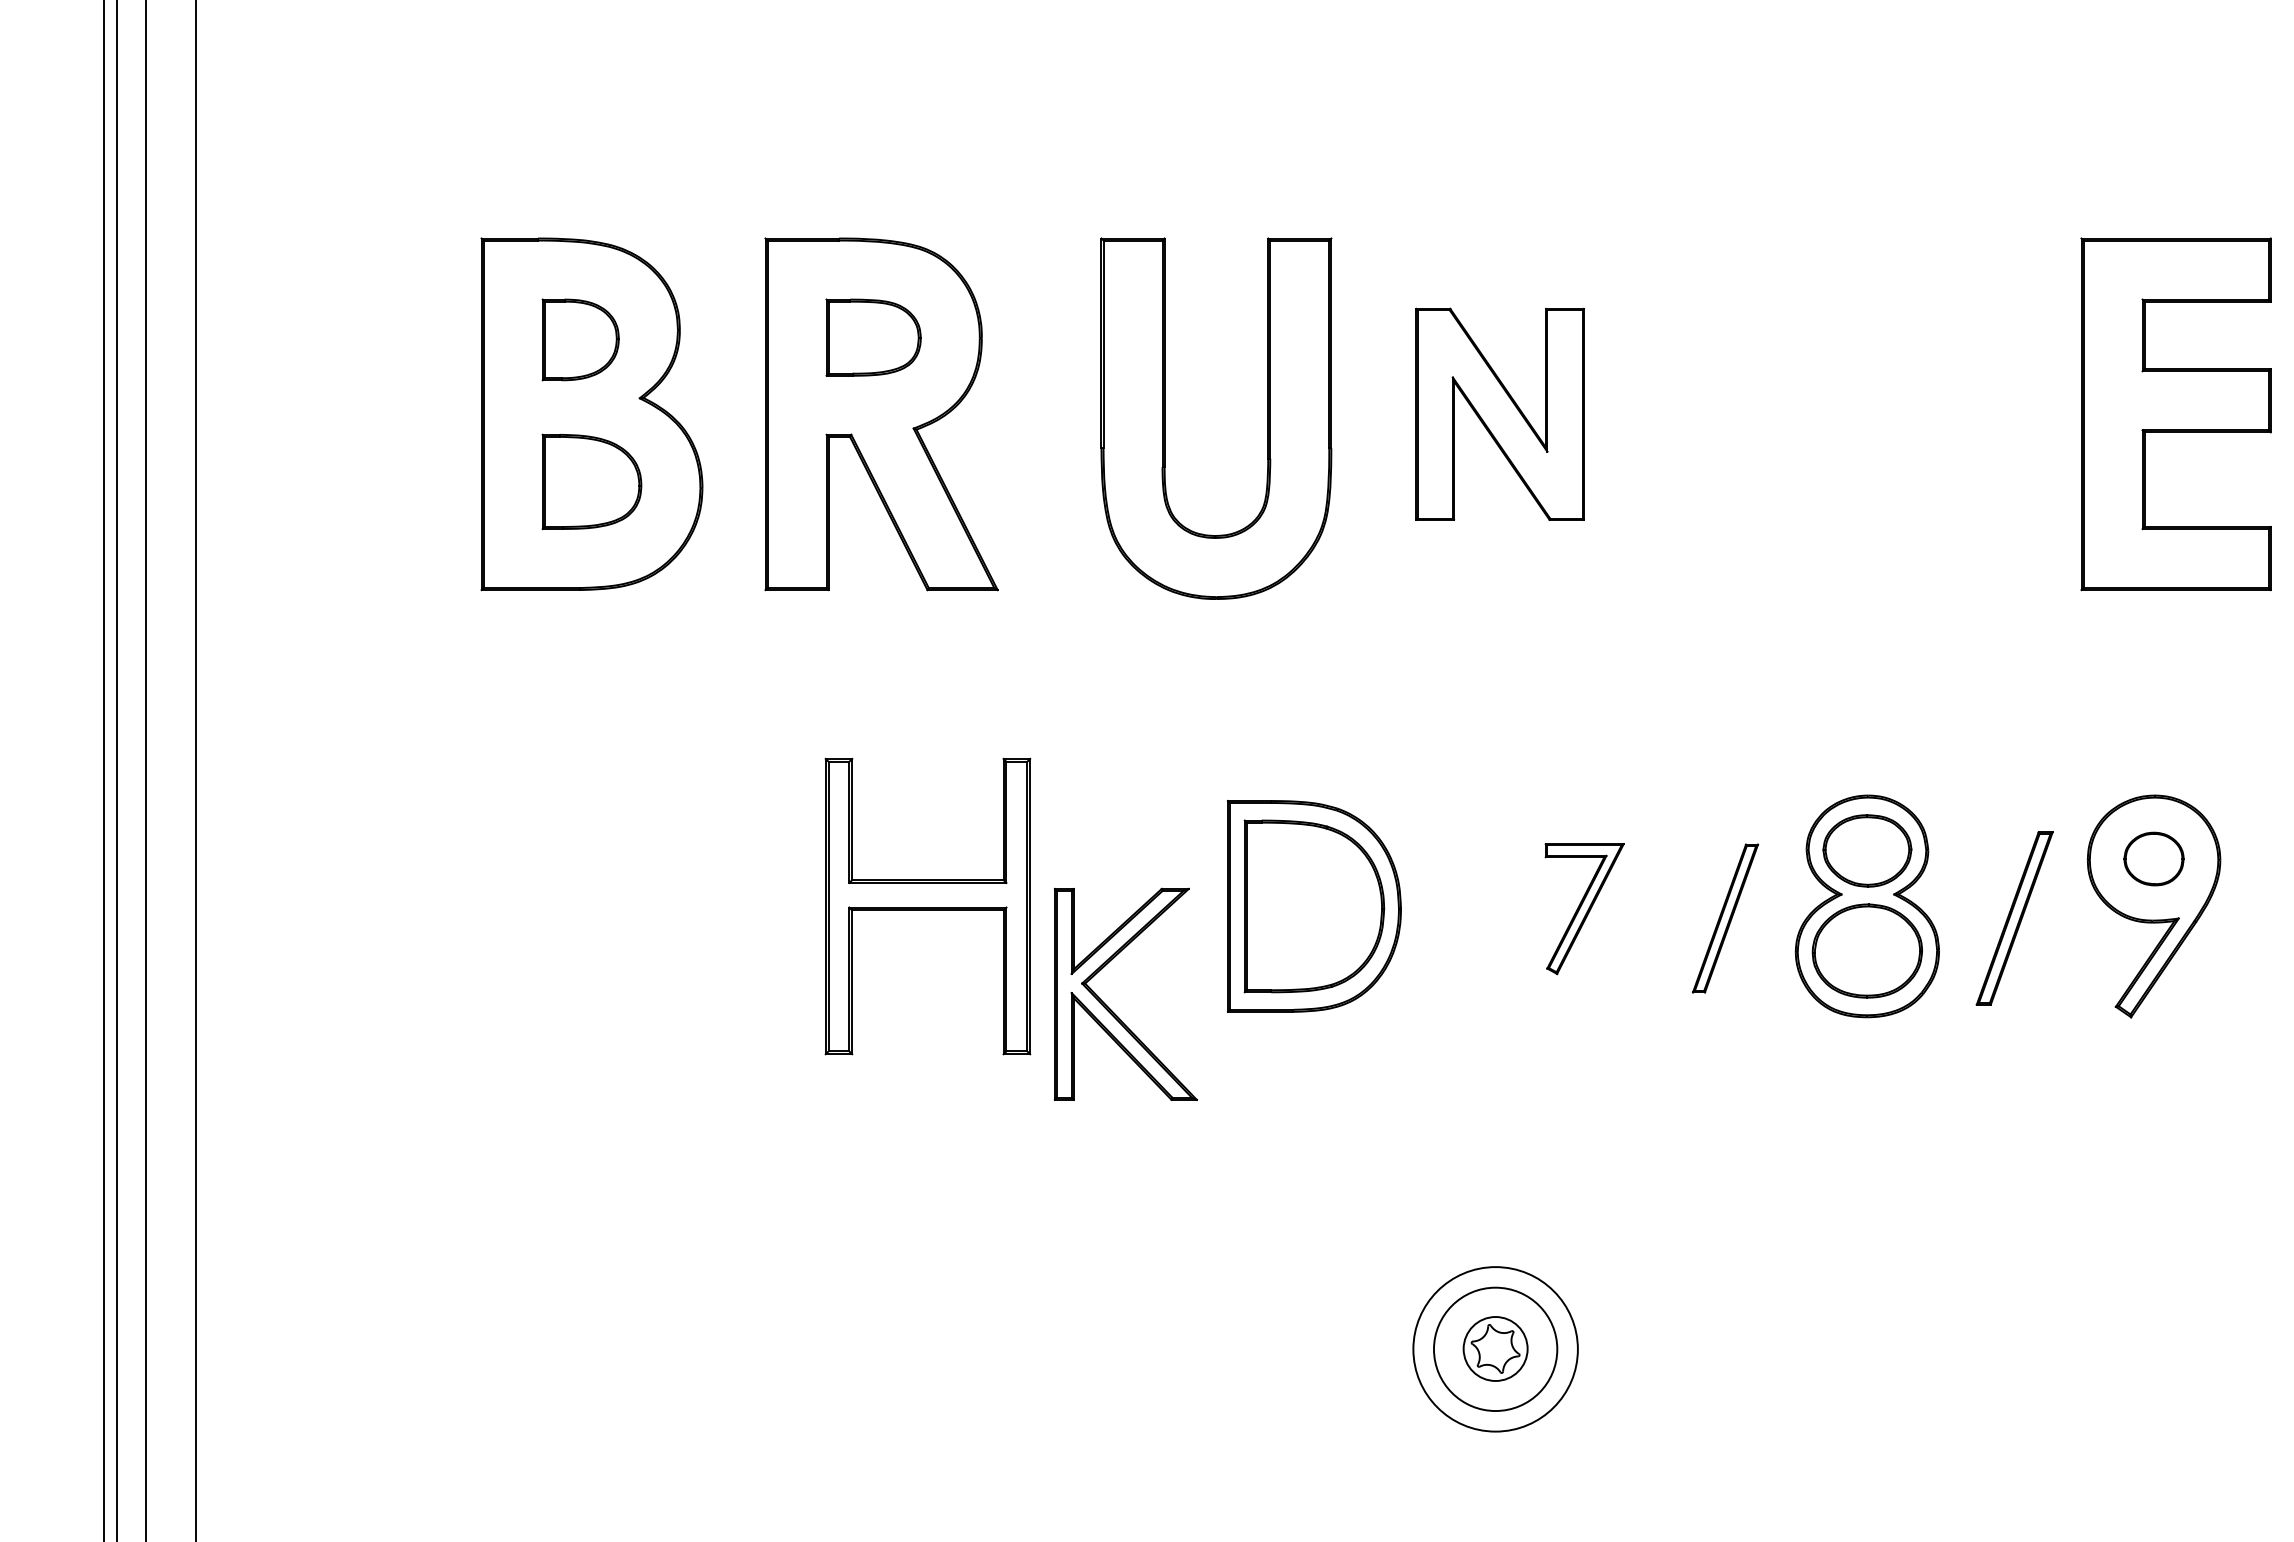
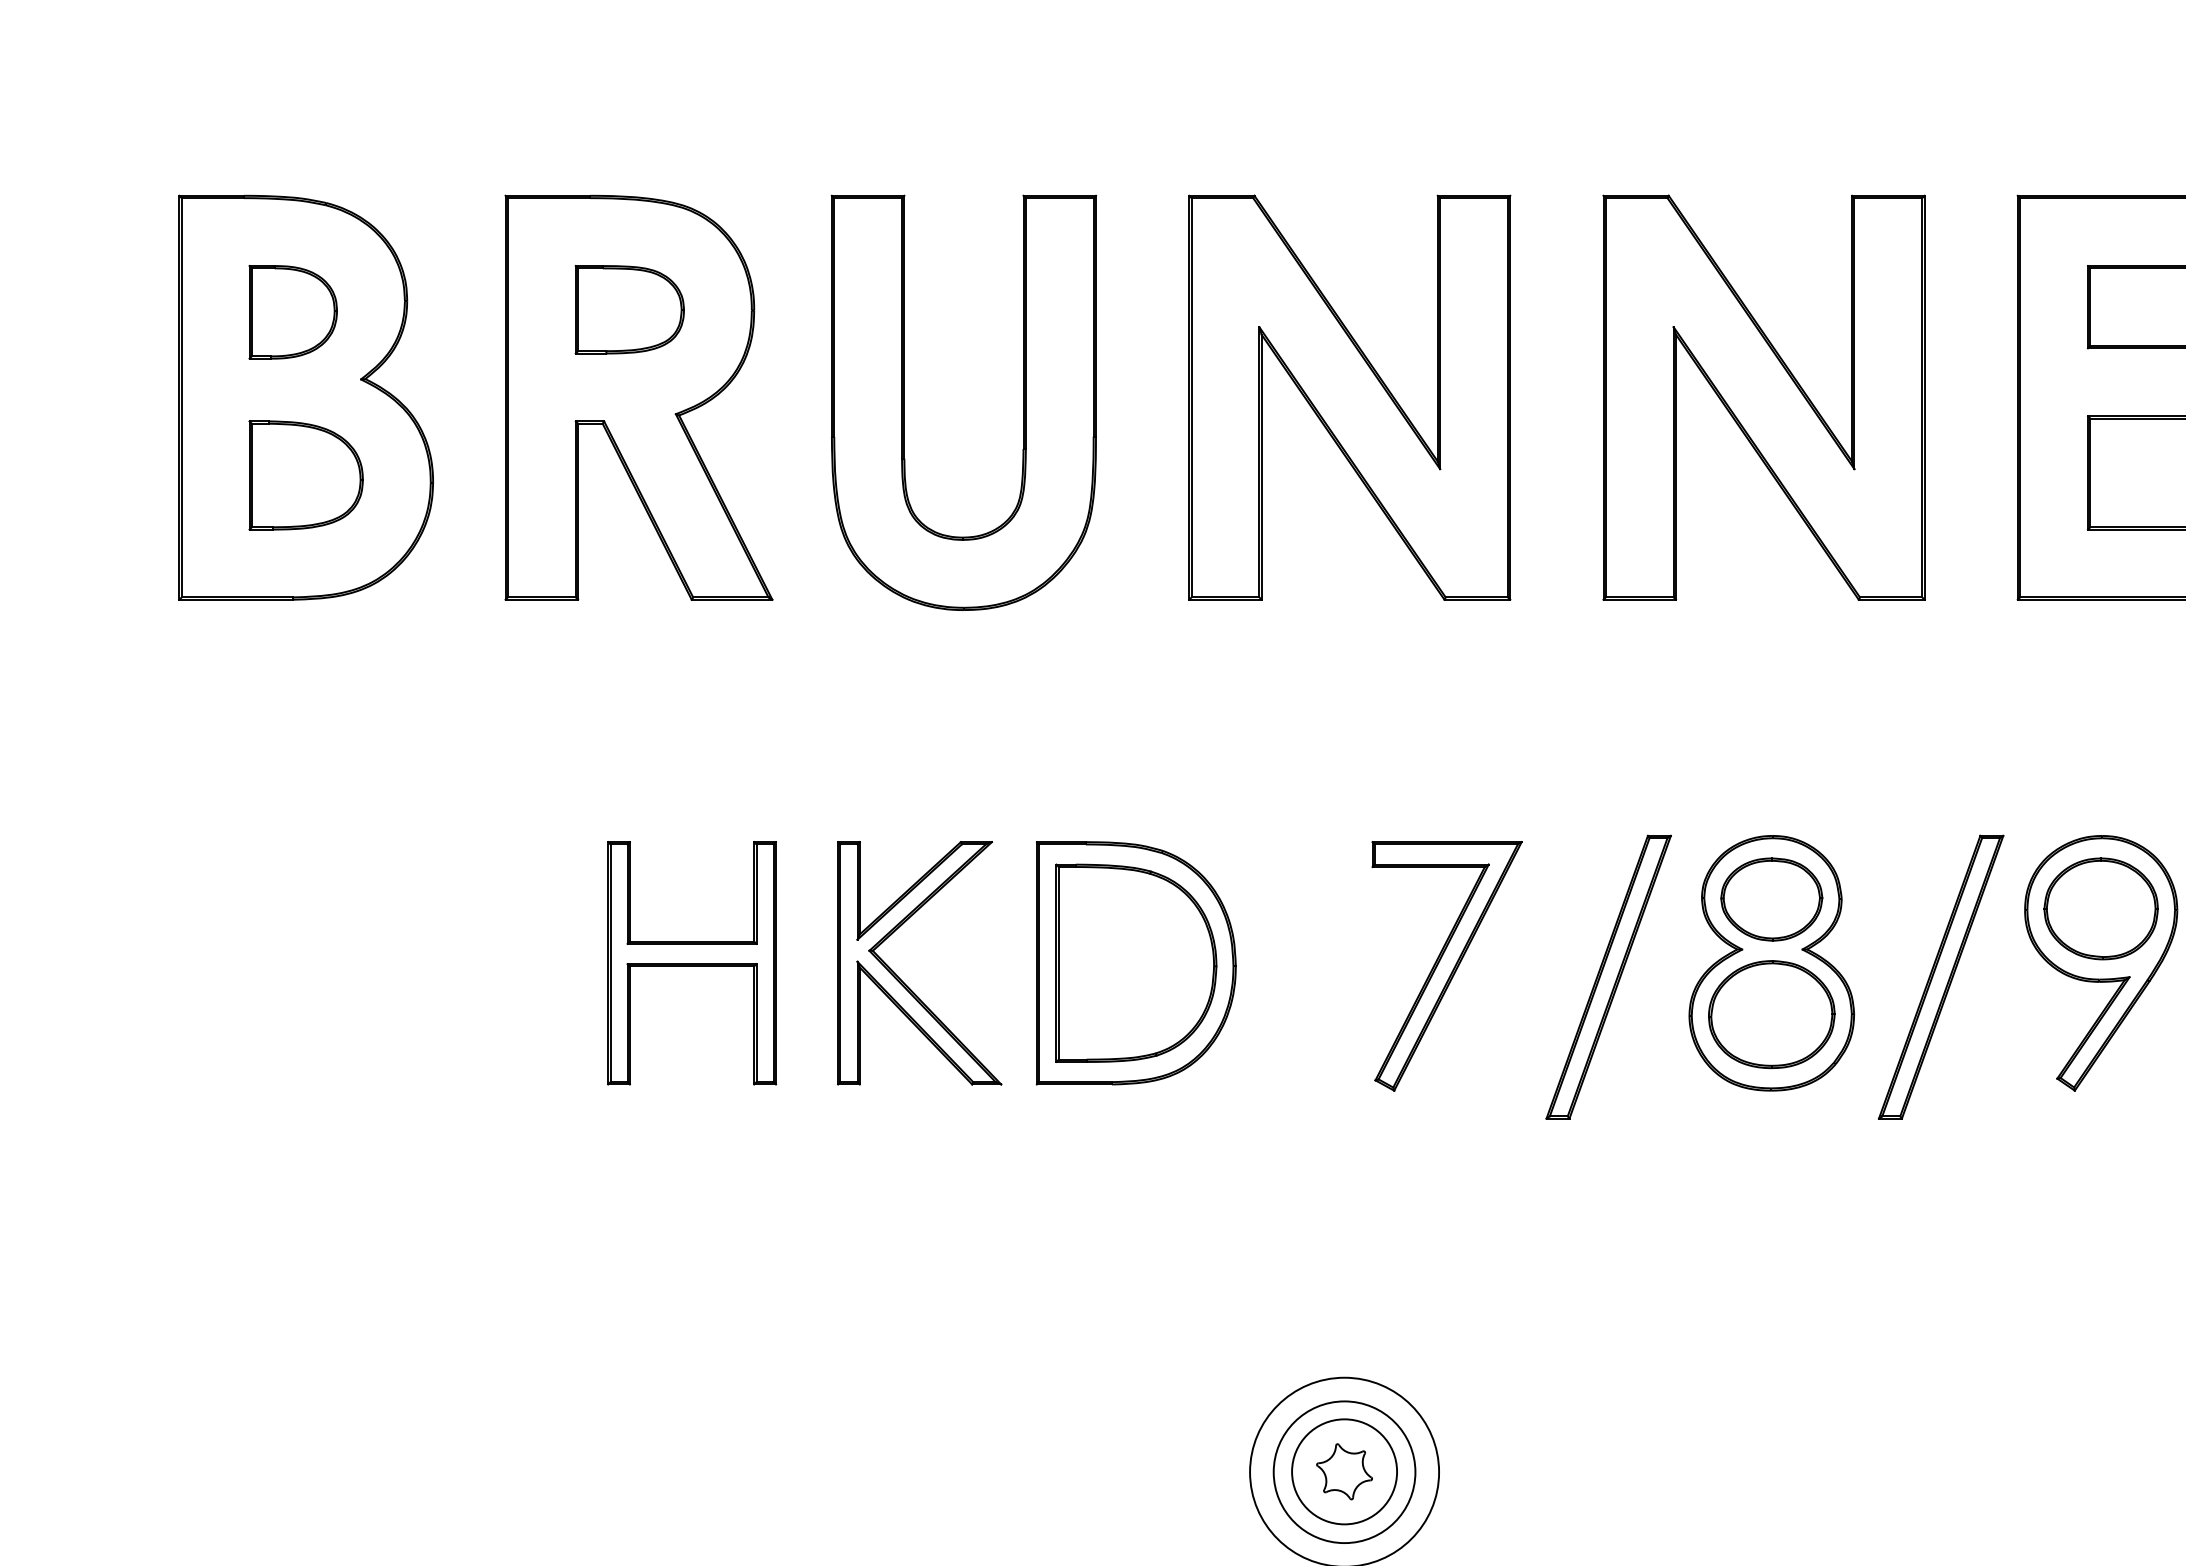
part: (1499, 414) -> (1349, 398), size x1.67
part: (1860, 414) -> (1763, 398), added
part: (1165, 418) -> (905, 402), moved
part: (2153, 858) -> (2100, 908), size x1.67
part: (927, 905) -> (691, 962), size x0.71
part: (1584, 908) -> (1446, 965), size x1.67
part: (1725, 918) -> (1608, 977), size x1.67
part: (2014, 918) -> (1940, 977), size x1.43
part: (1110, 1008) -> (902, 979), moved
circle: (1495, 1348) -> (1344, 1471), size x1.43

